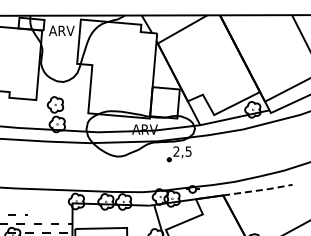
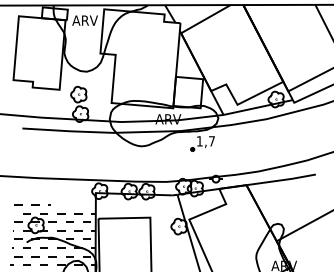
text: (182, 151) -> (205, 141), 2,5 -> 1,7
line: (259, 190) -> (282, 180), dashed -> solid

